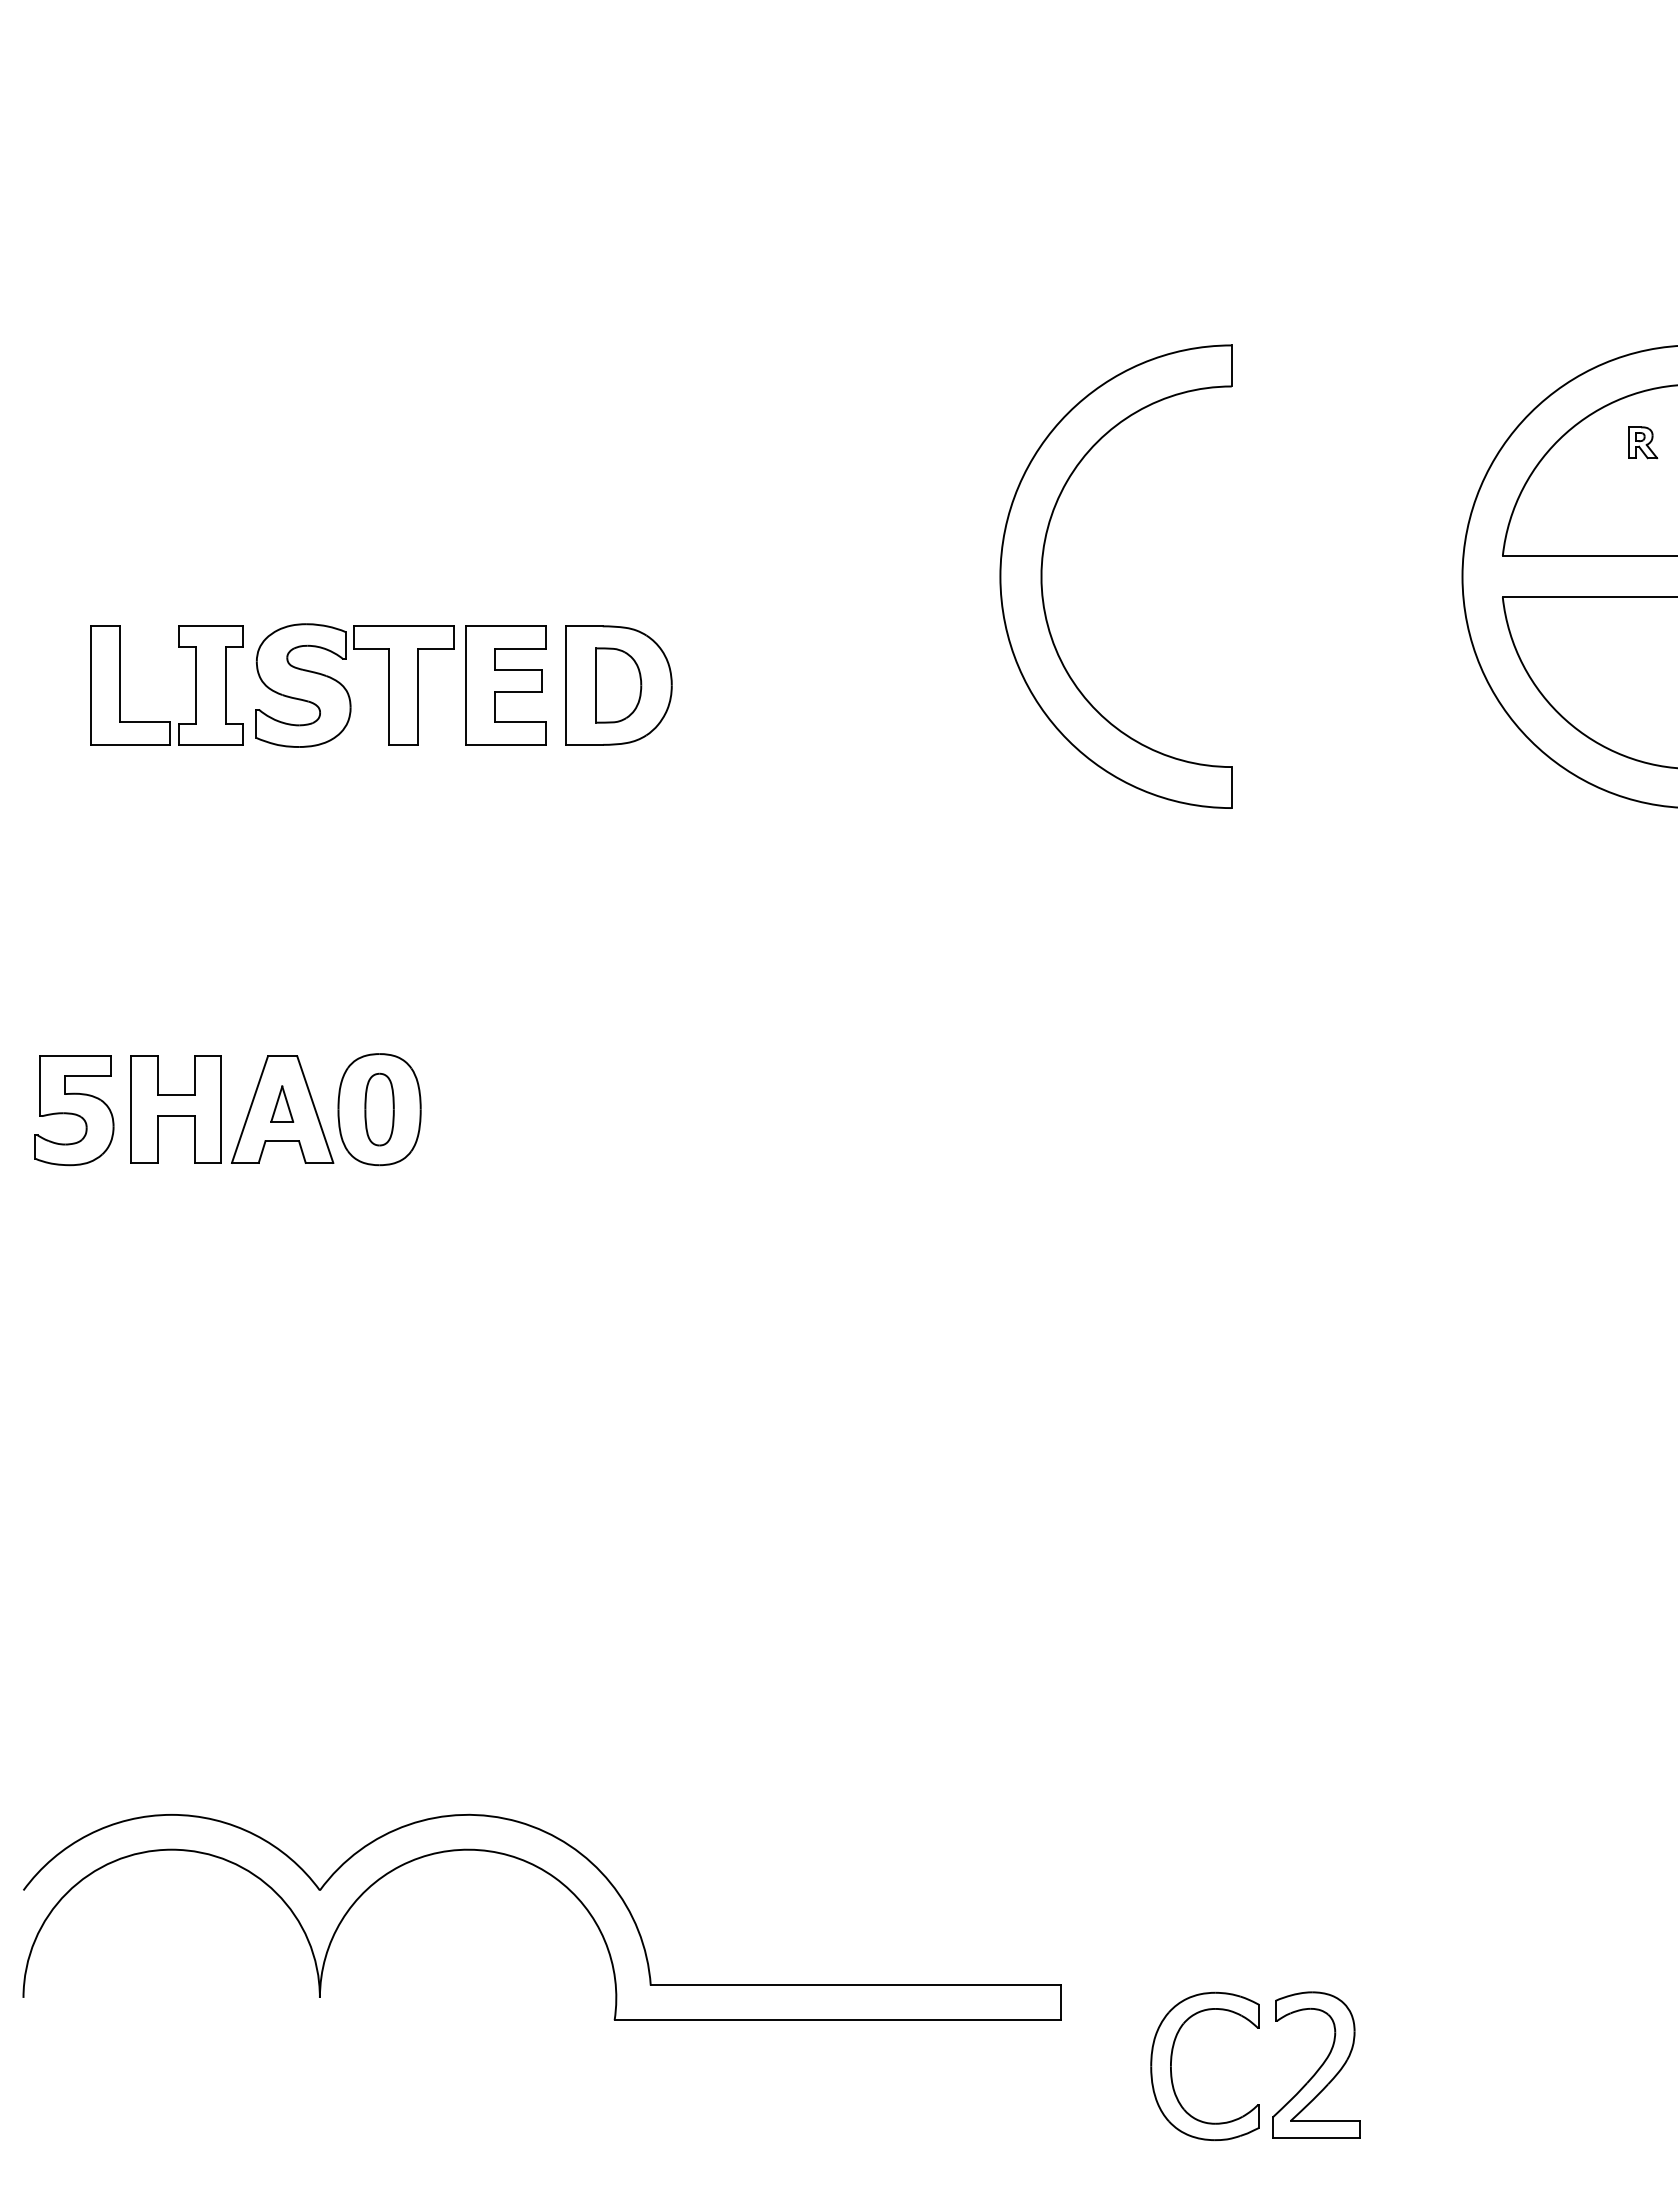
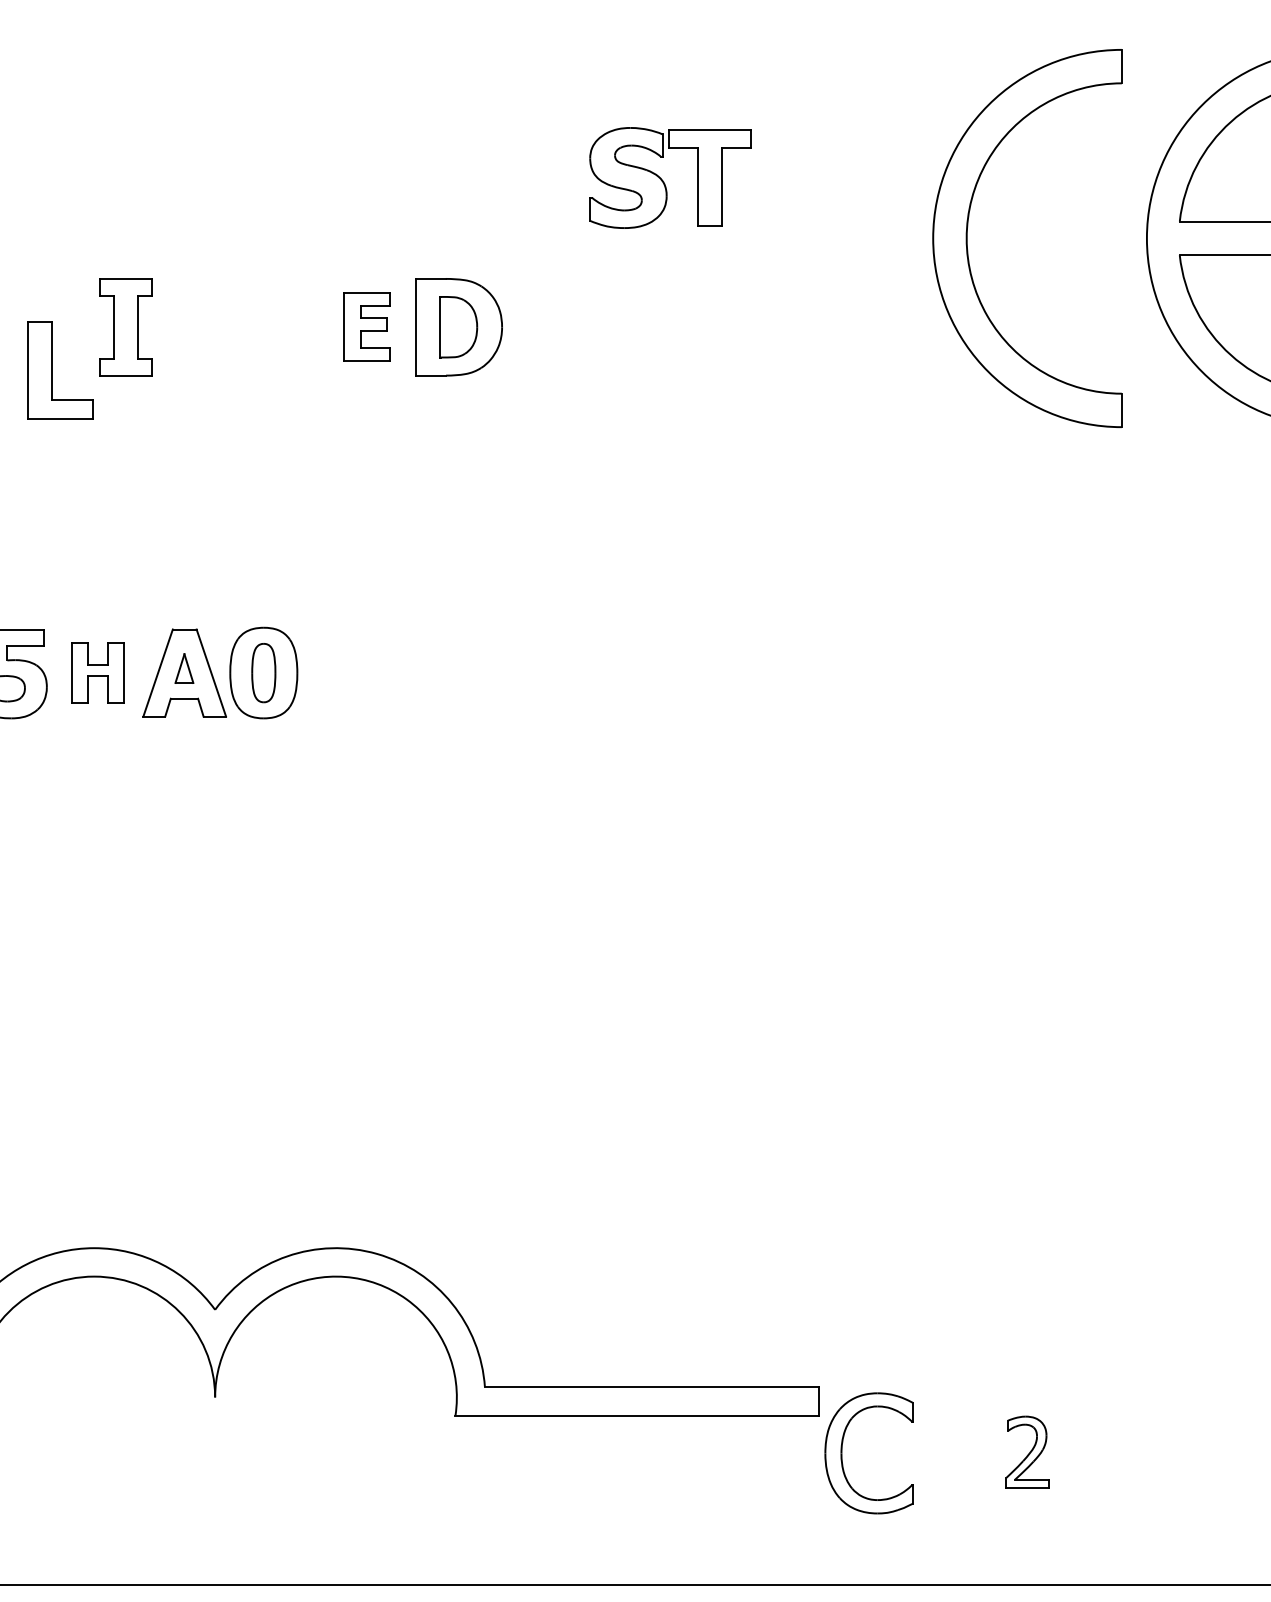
part: (1042, 576) -> (967, 238), moved
part: (120, 685) -> (52, 370), moved
part: (505, 685) -> (366, 327), size x0.7
part: (346, 688) -> (663, 180), moved
part: (175, 1109) -> (97, 672), size x0.7
part: (1172, 2059) -> (842, 1447), moved
part: (1316, 2064) -> (1027, 1451), size x0.6

